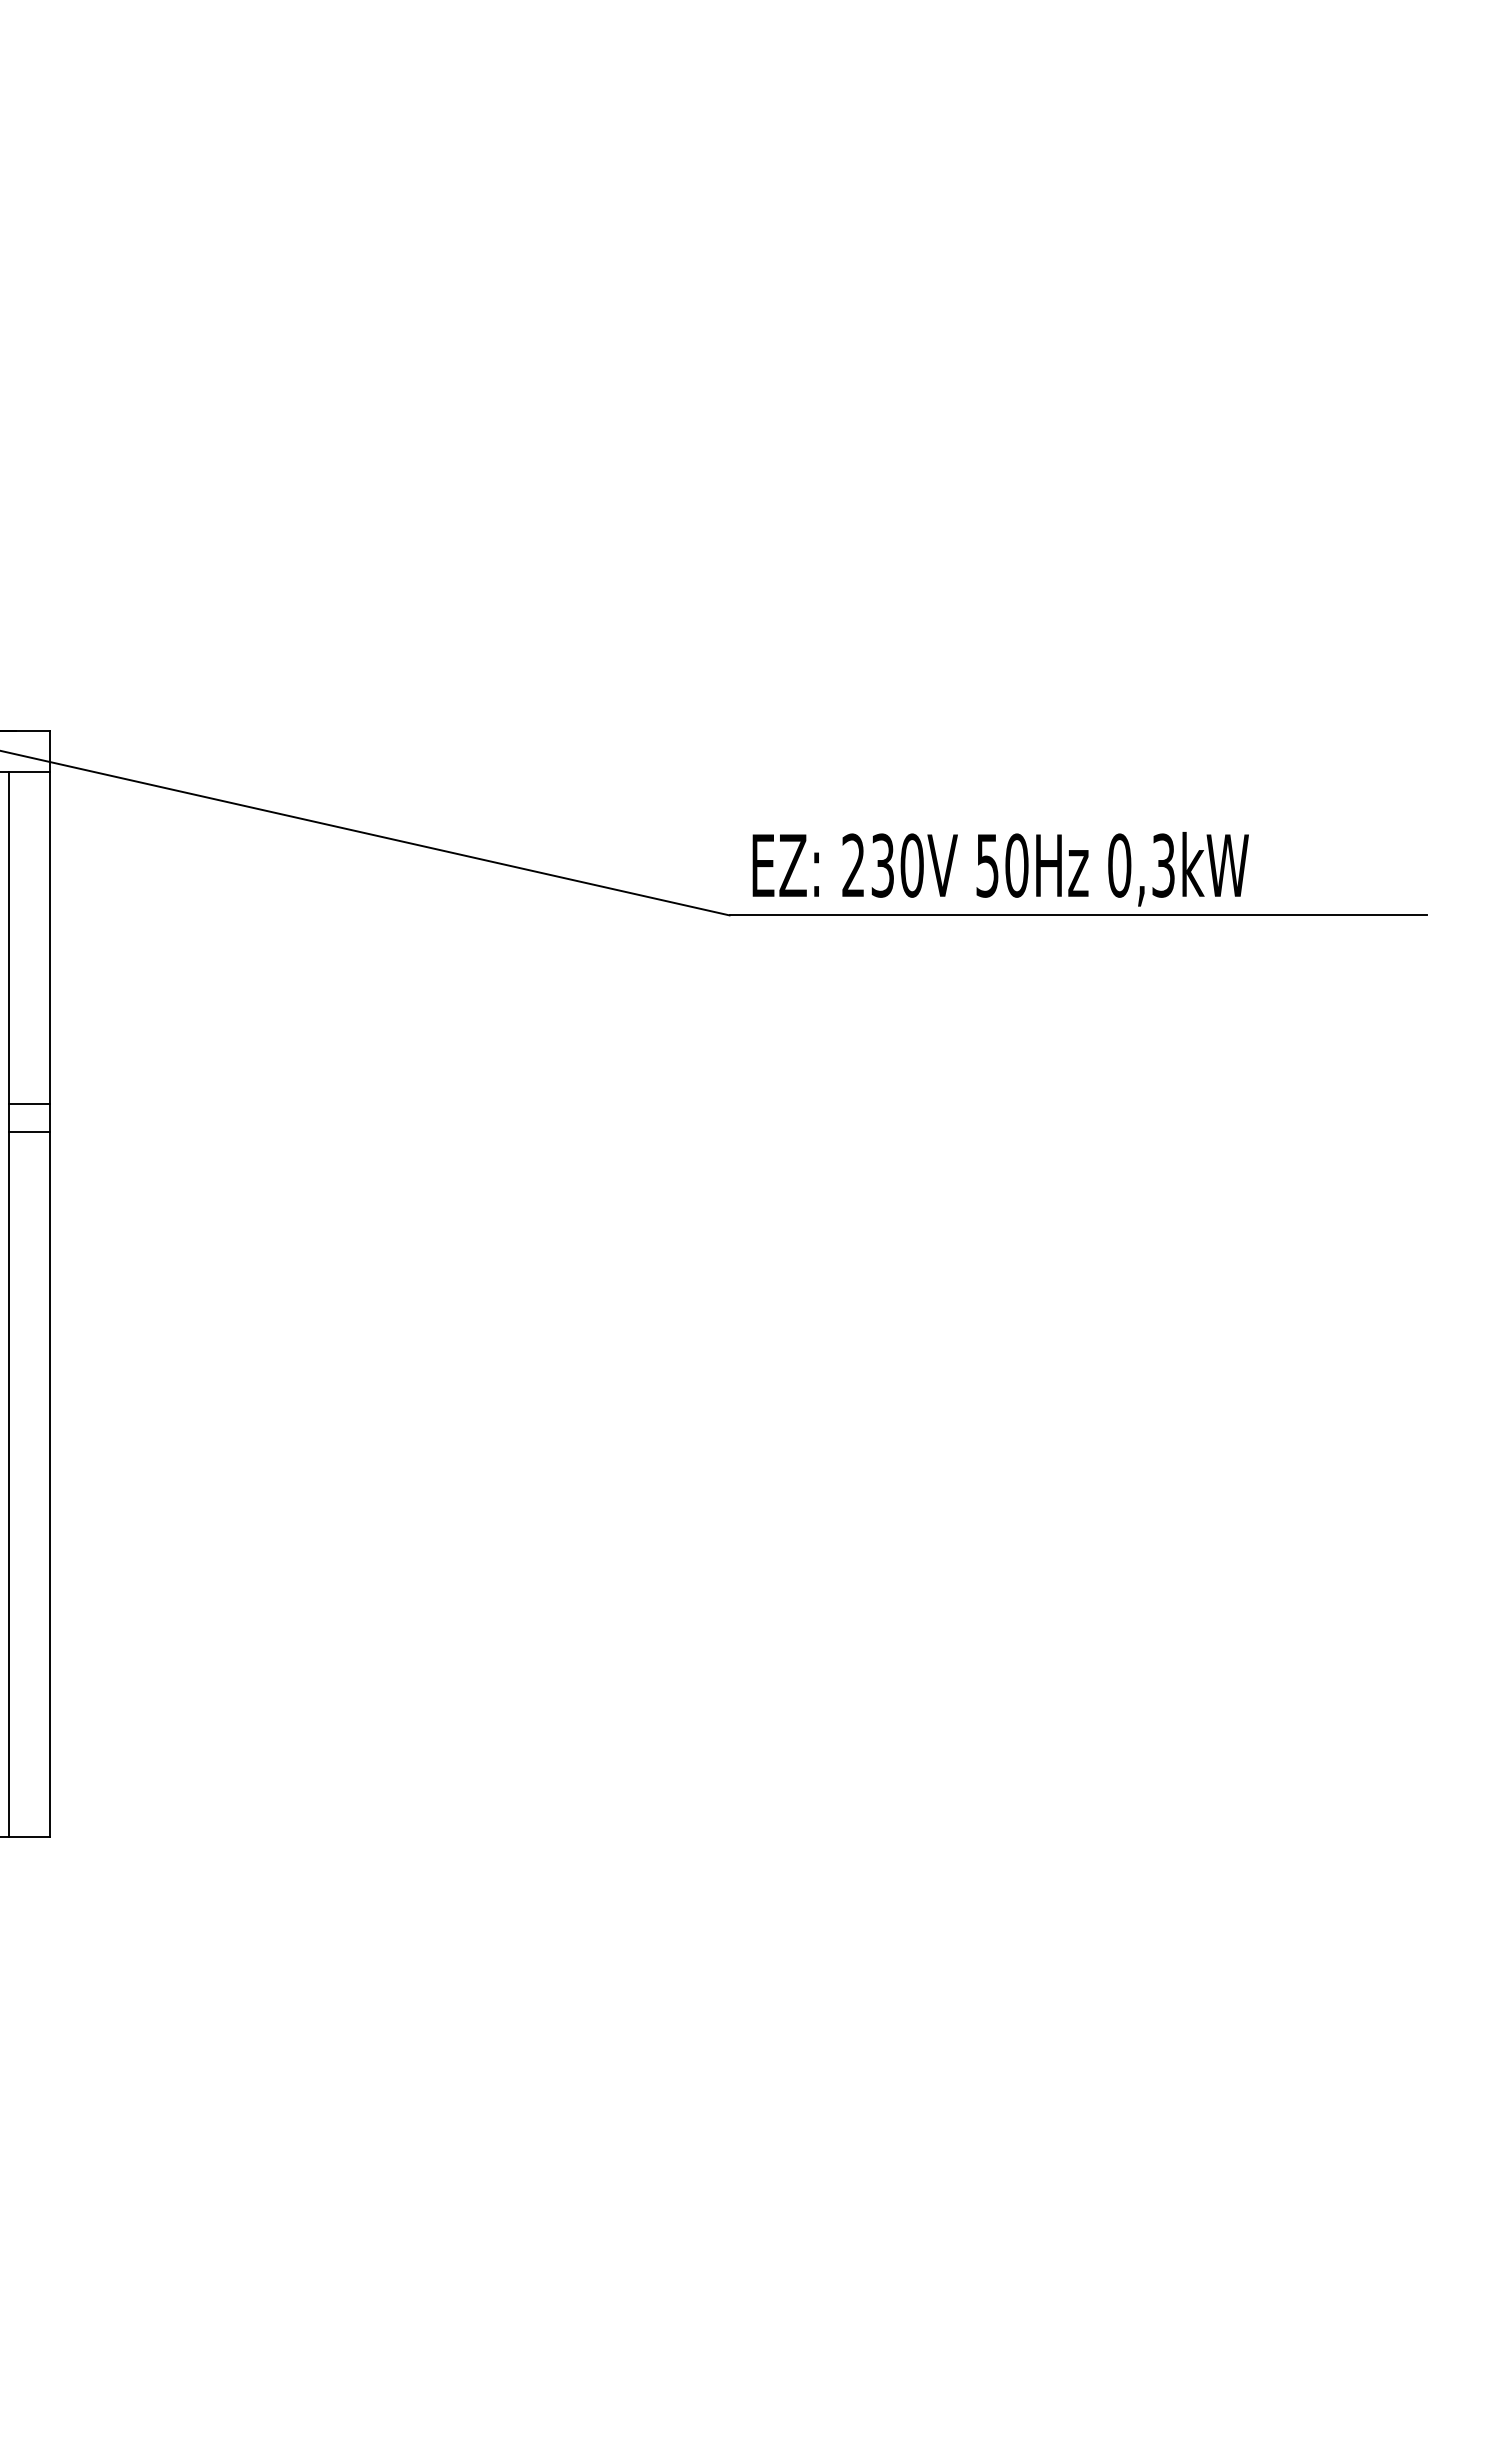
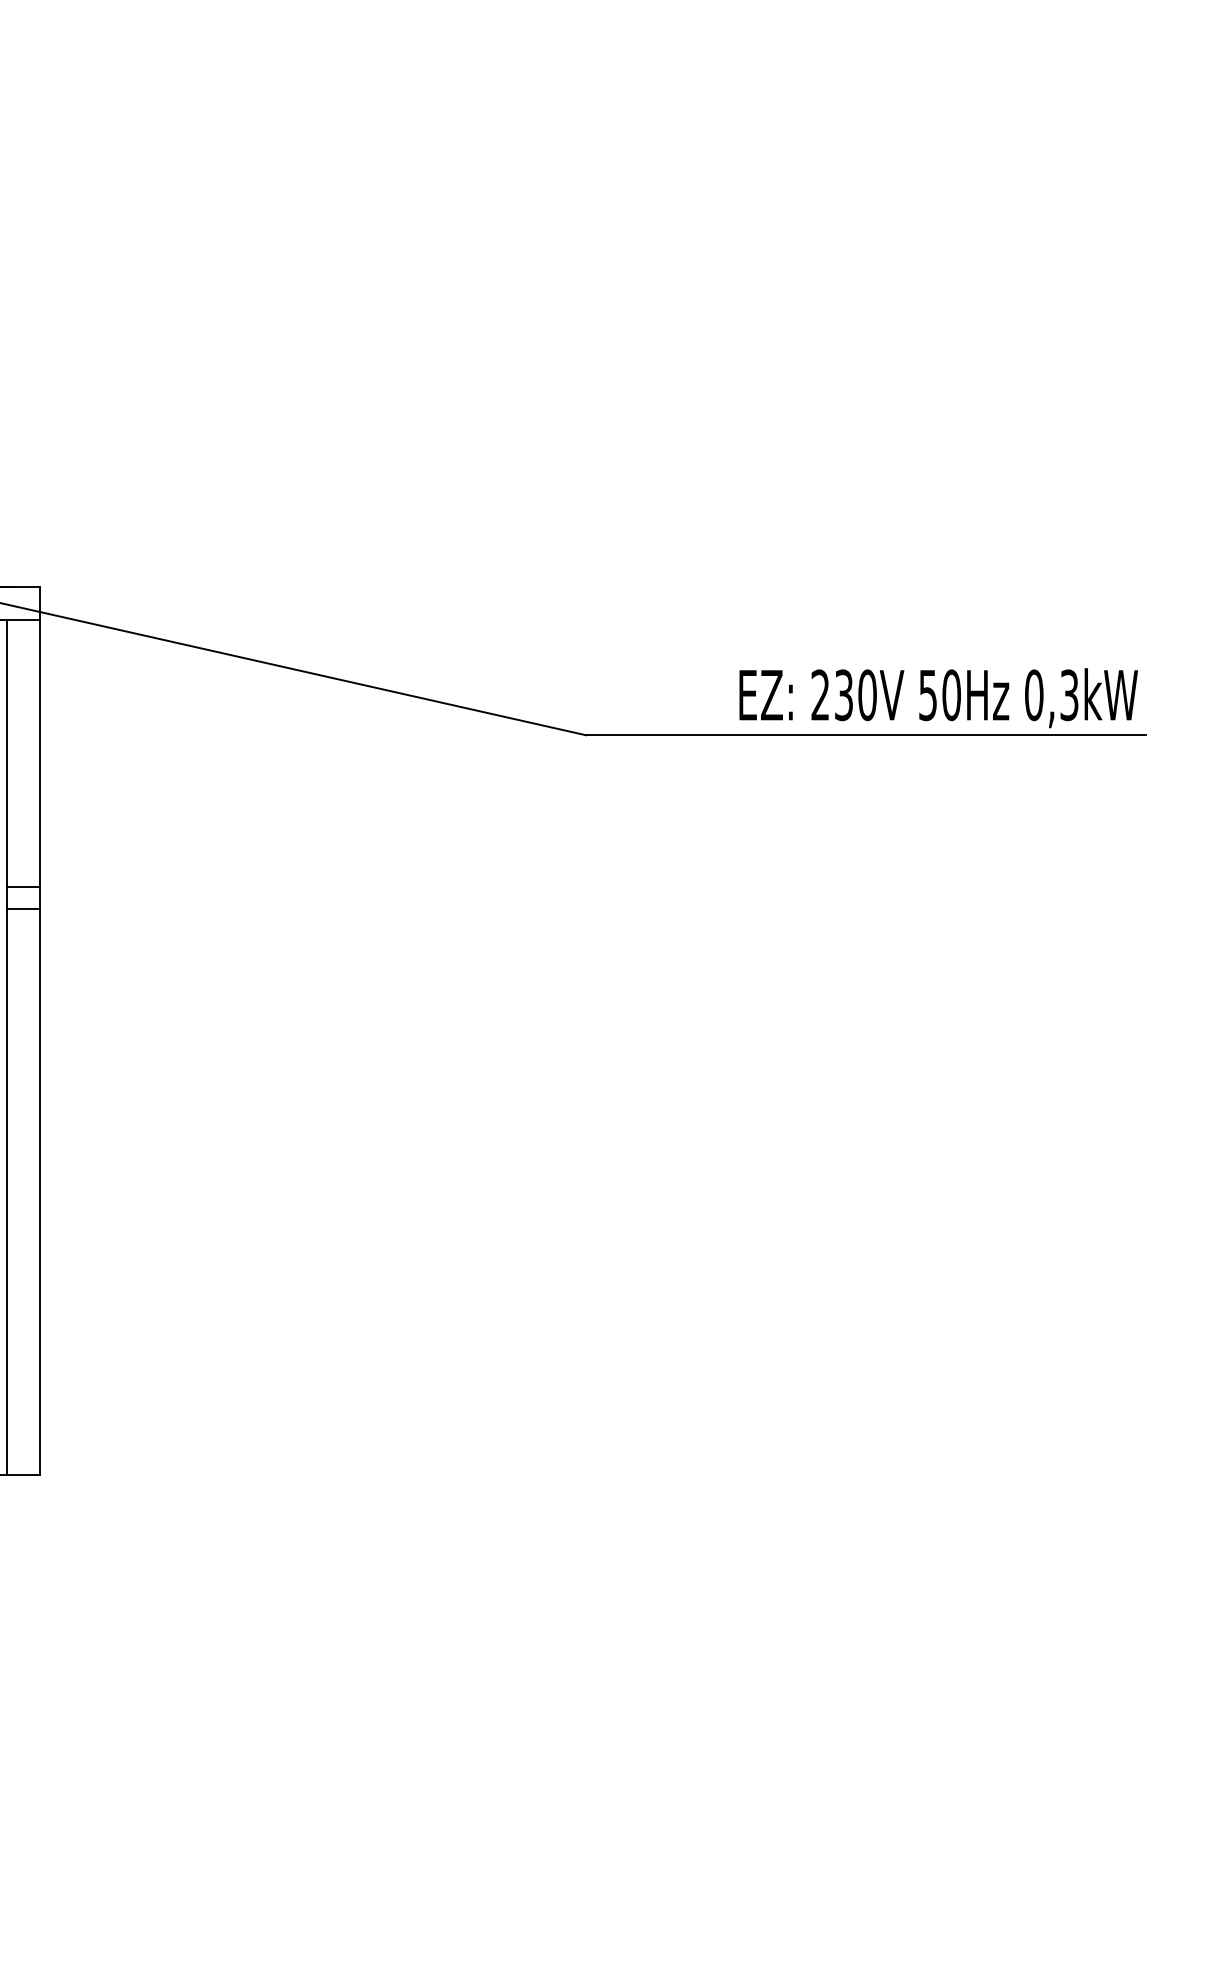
text: (1000, 869) -> (938, 698), moved

